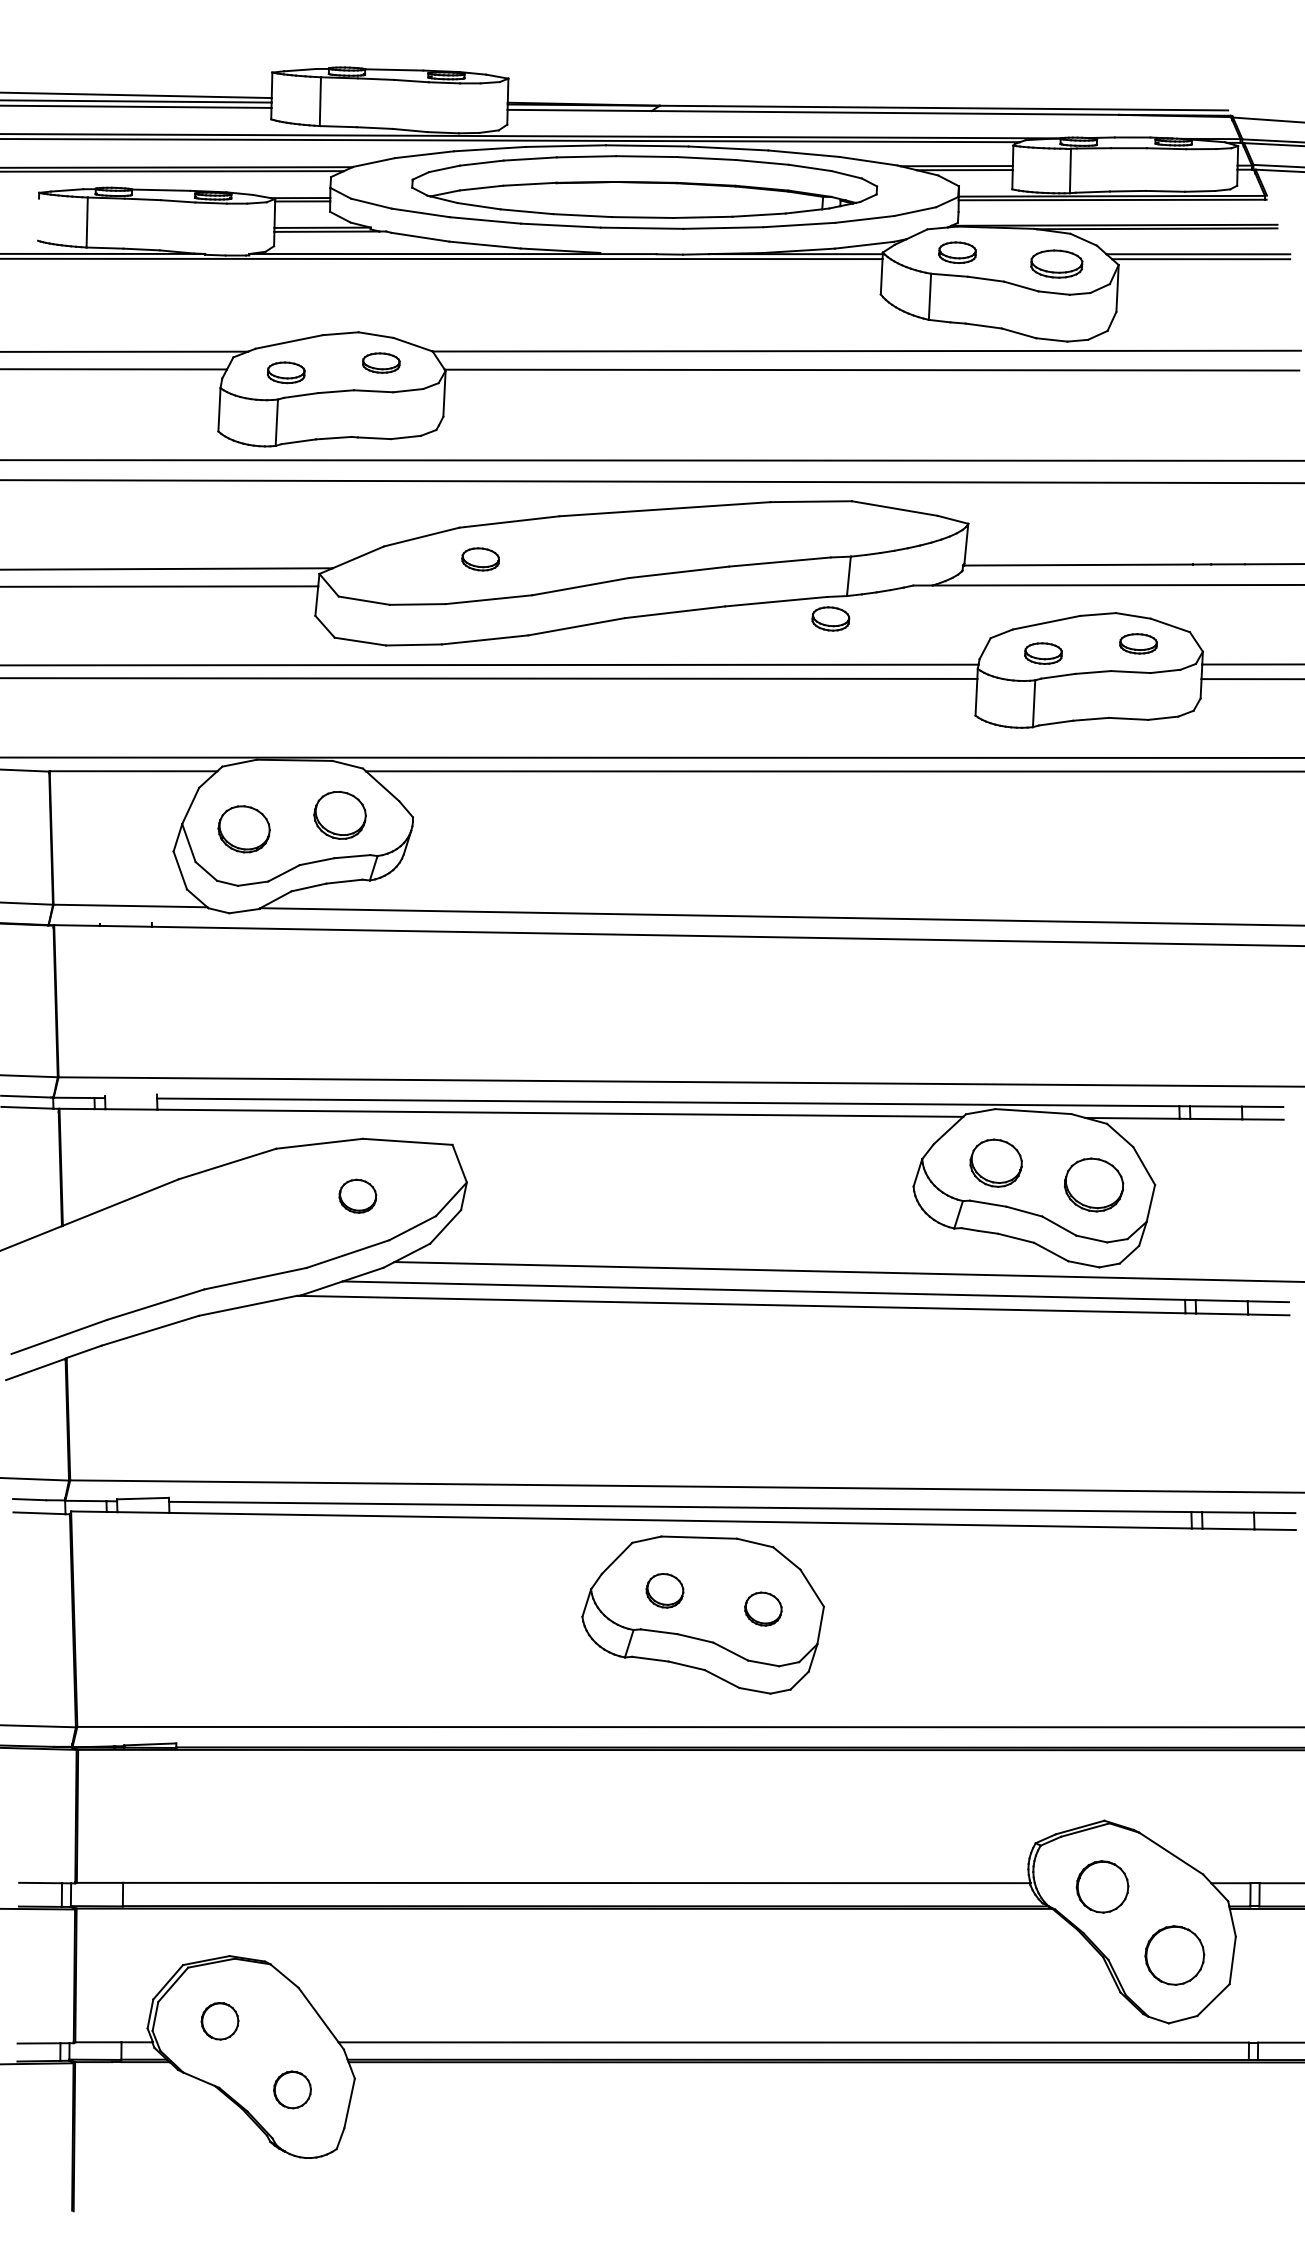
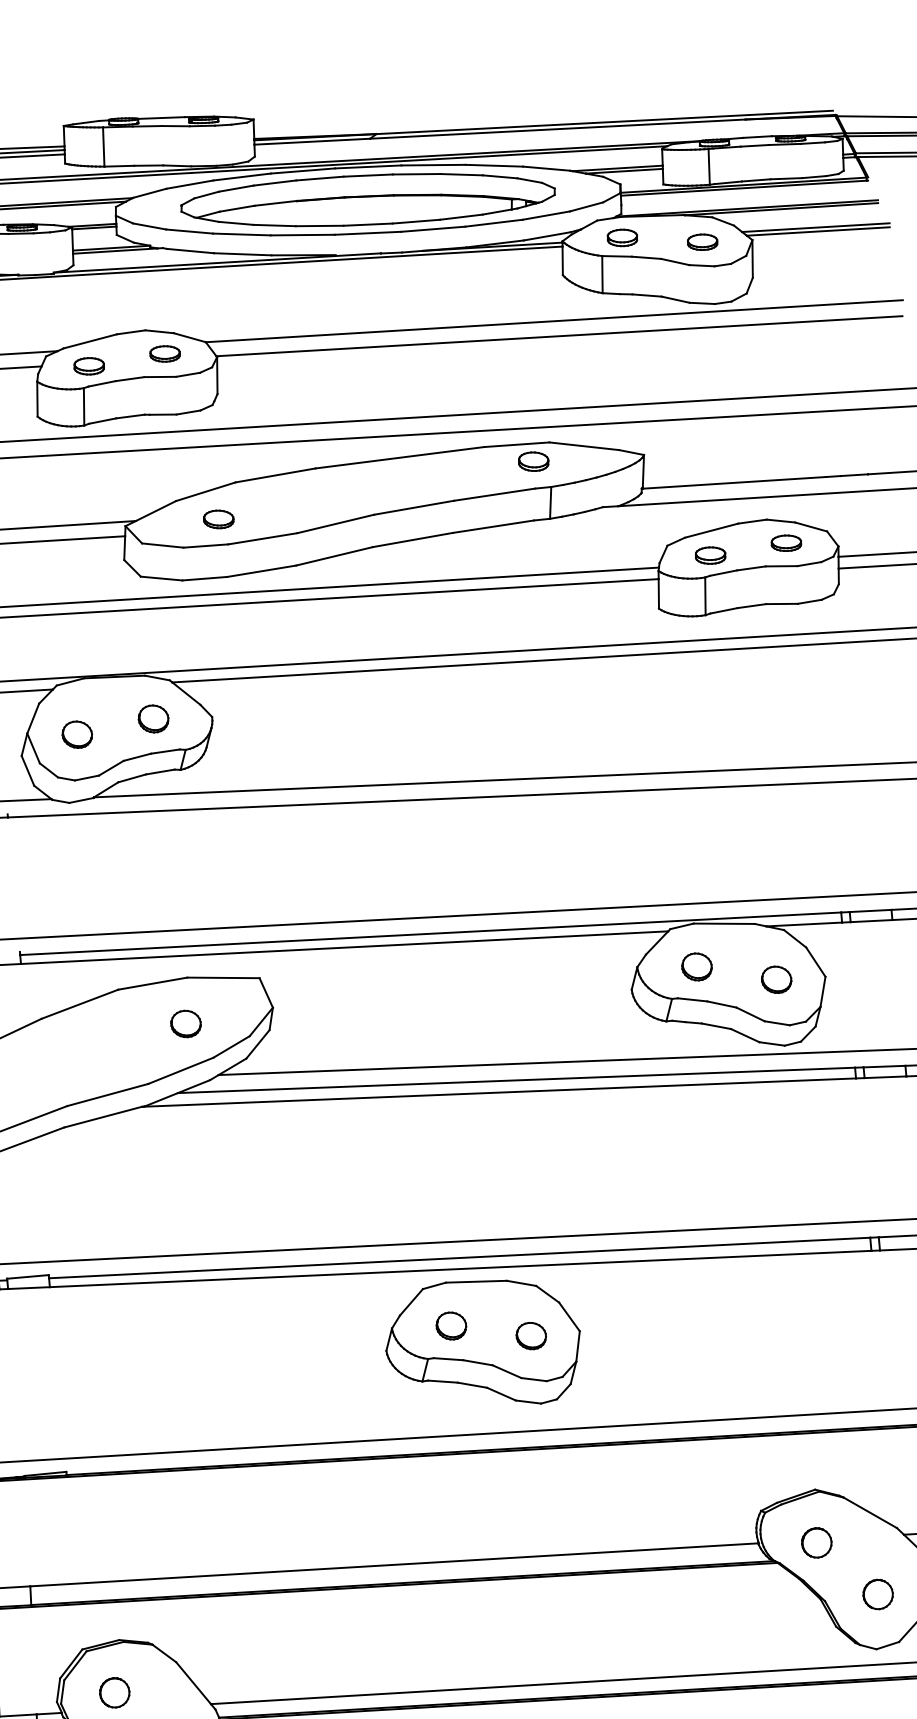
part: (1056, 263) -> (702, 241), size x0.71
part: (480, 559) -> (218, 519), moved
part: (830, 618) -> (533, 461), moved
part: (339, 814) -> (153, 718), size x0.71
part: (244, 828) -> (77, 734), size x0.71
part: (996, 1162) -> (697, 966), size x0.71
part: (1094, 1184) -> (776, 979), size x0.62
part: (1102, 1886) -> (816, 1542), size x0.71
part: (1174, 1955) -> (877, 1594), size x0.62

